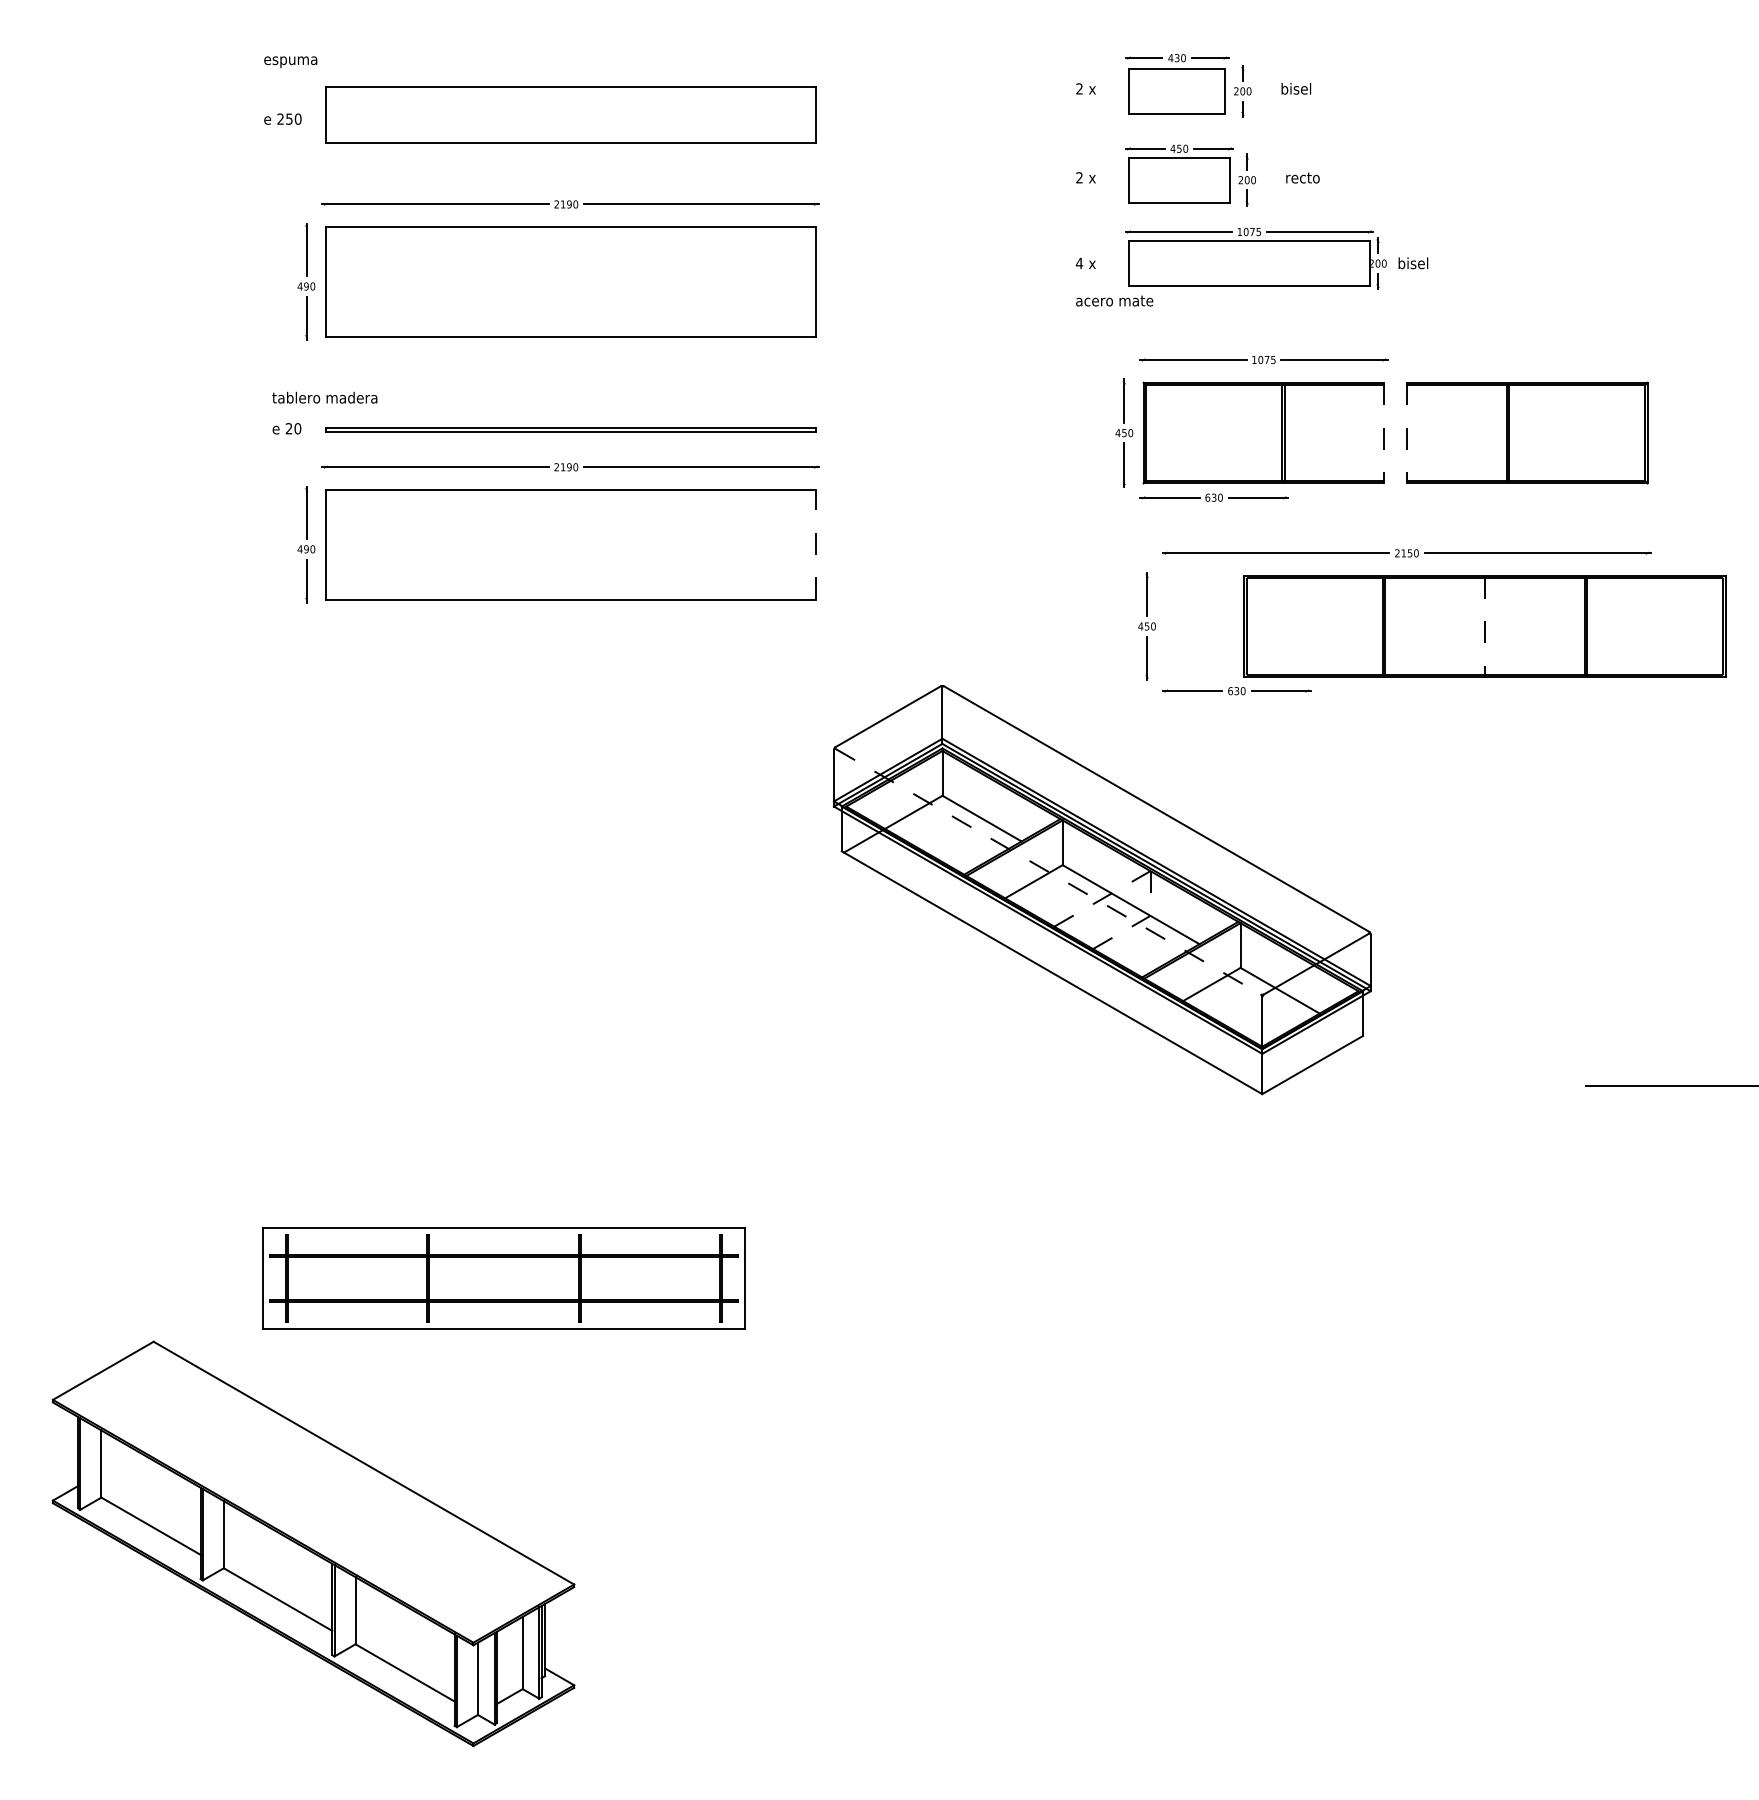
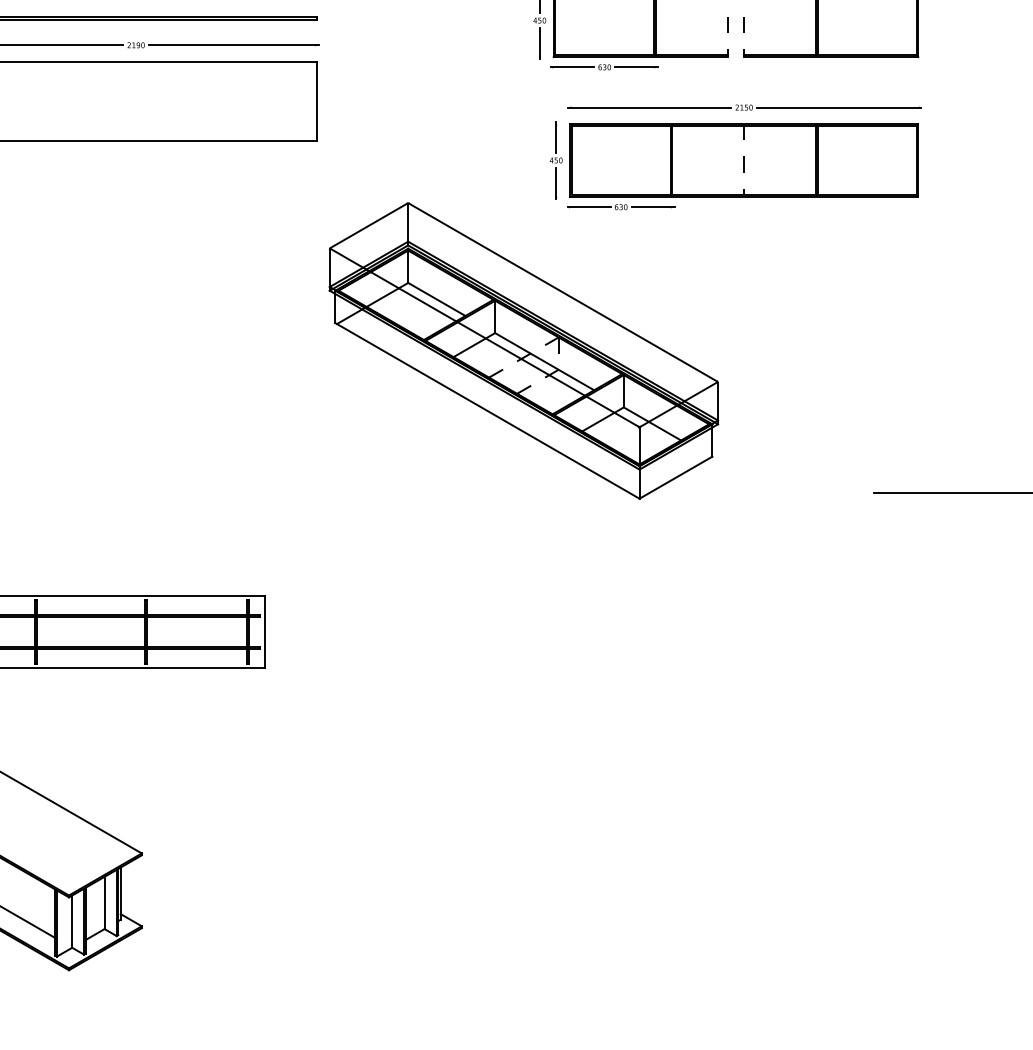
line: (815, 544) -> (316, 101), dashed -> solid
part: (1484, 626) -> (743, 160), moved
line: (1048, 871) -> (484, 337), dashed -> solid

